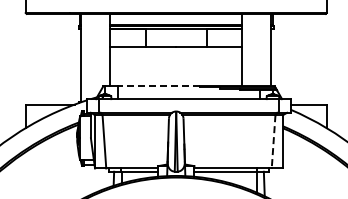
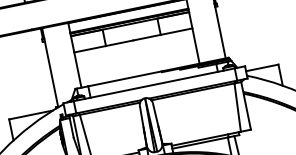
line: (158, 86) -> (124, 79), dashed -> solid
line: (273, 141) -> (237, 107), dashed -> solid

